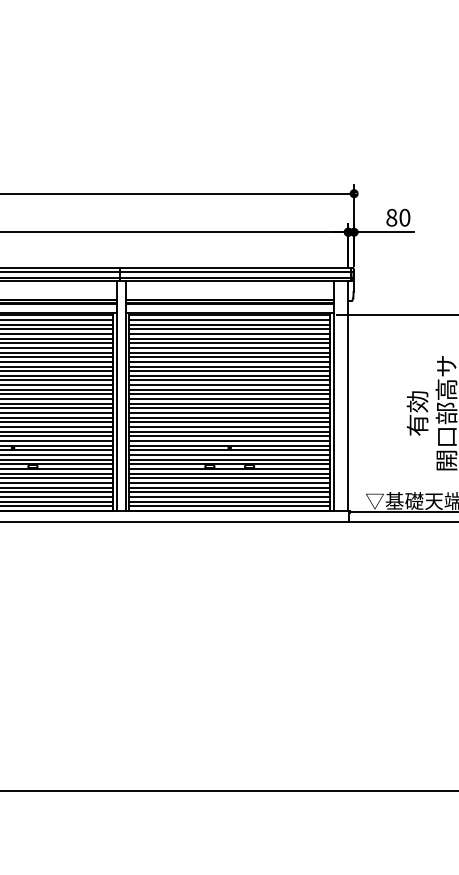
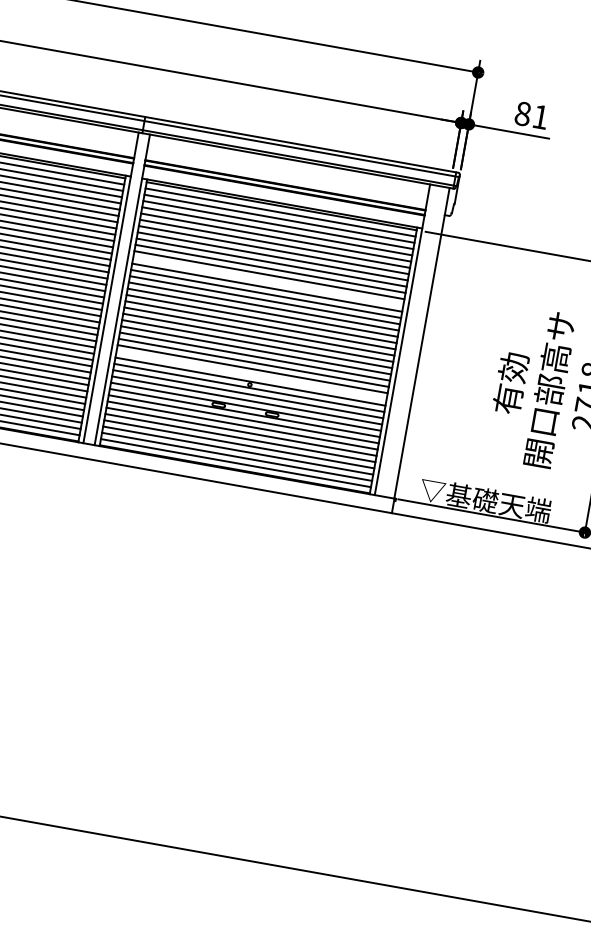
text: (404, 217) -> (540, 116), 80 -> 81
line: (229, 371) -> (267, 281), removed
line: (229, 441) -> (251, 375), removed

